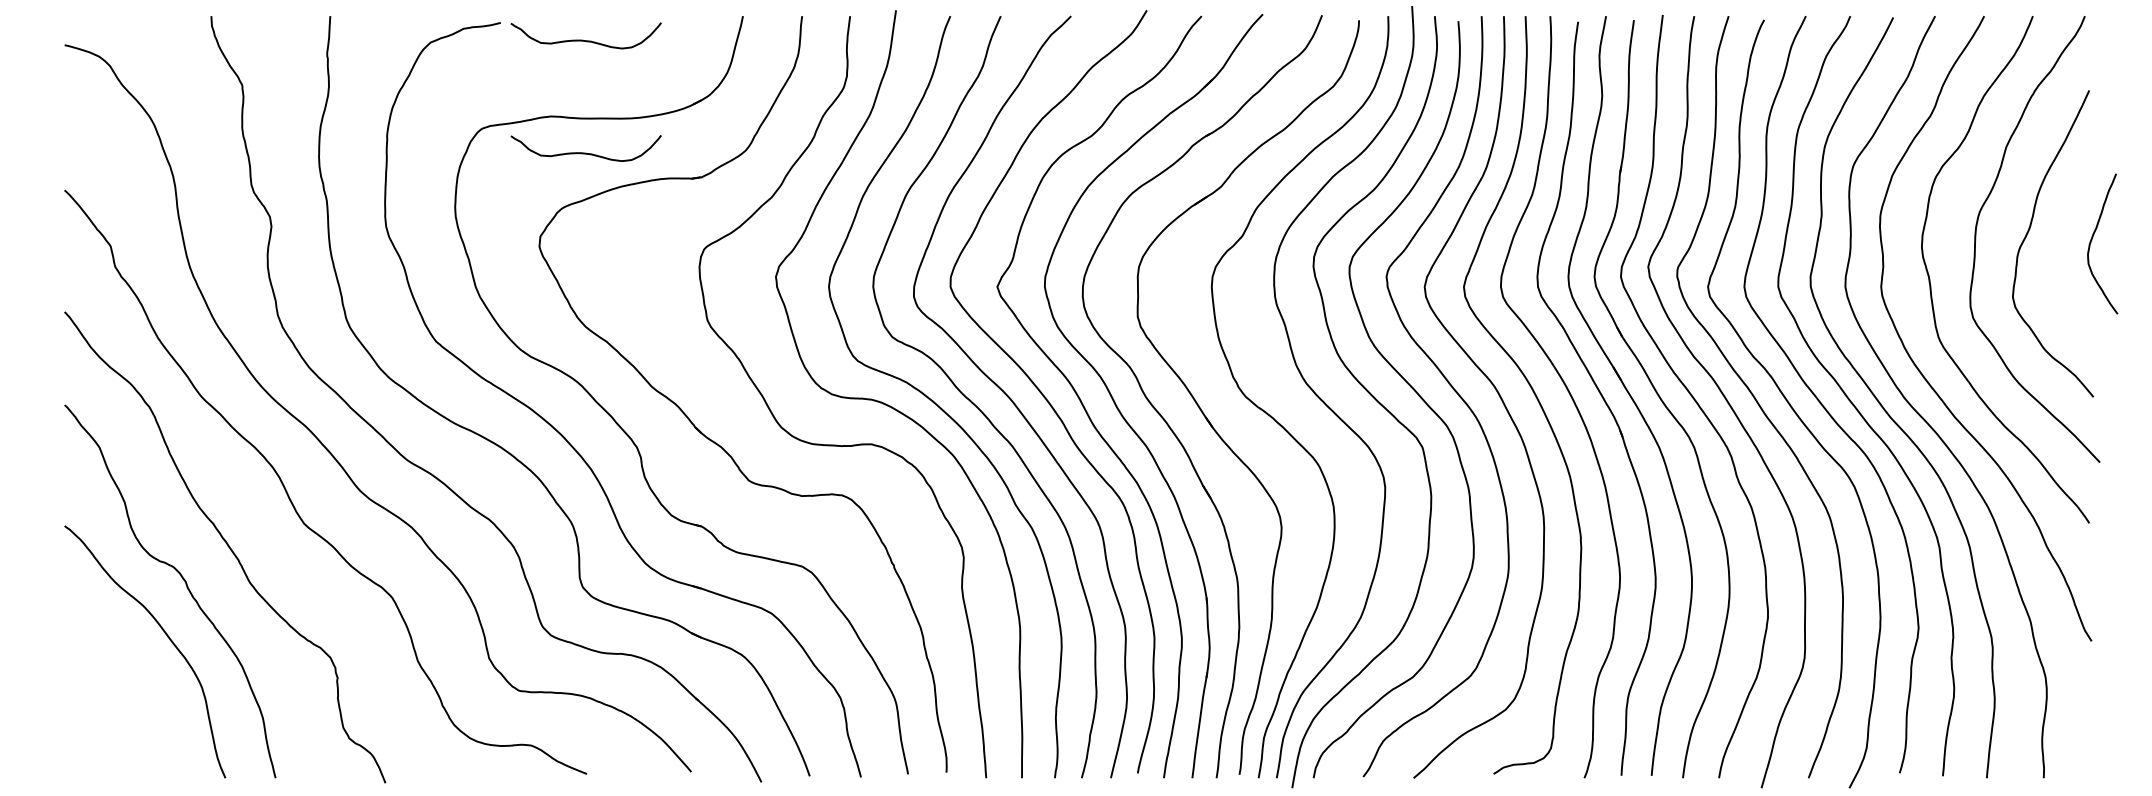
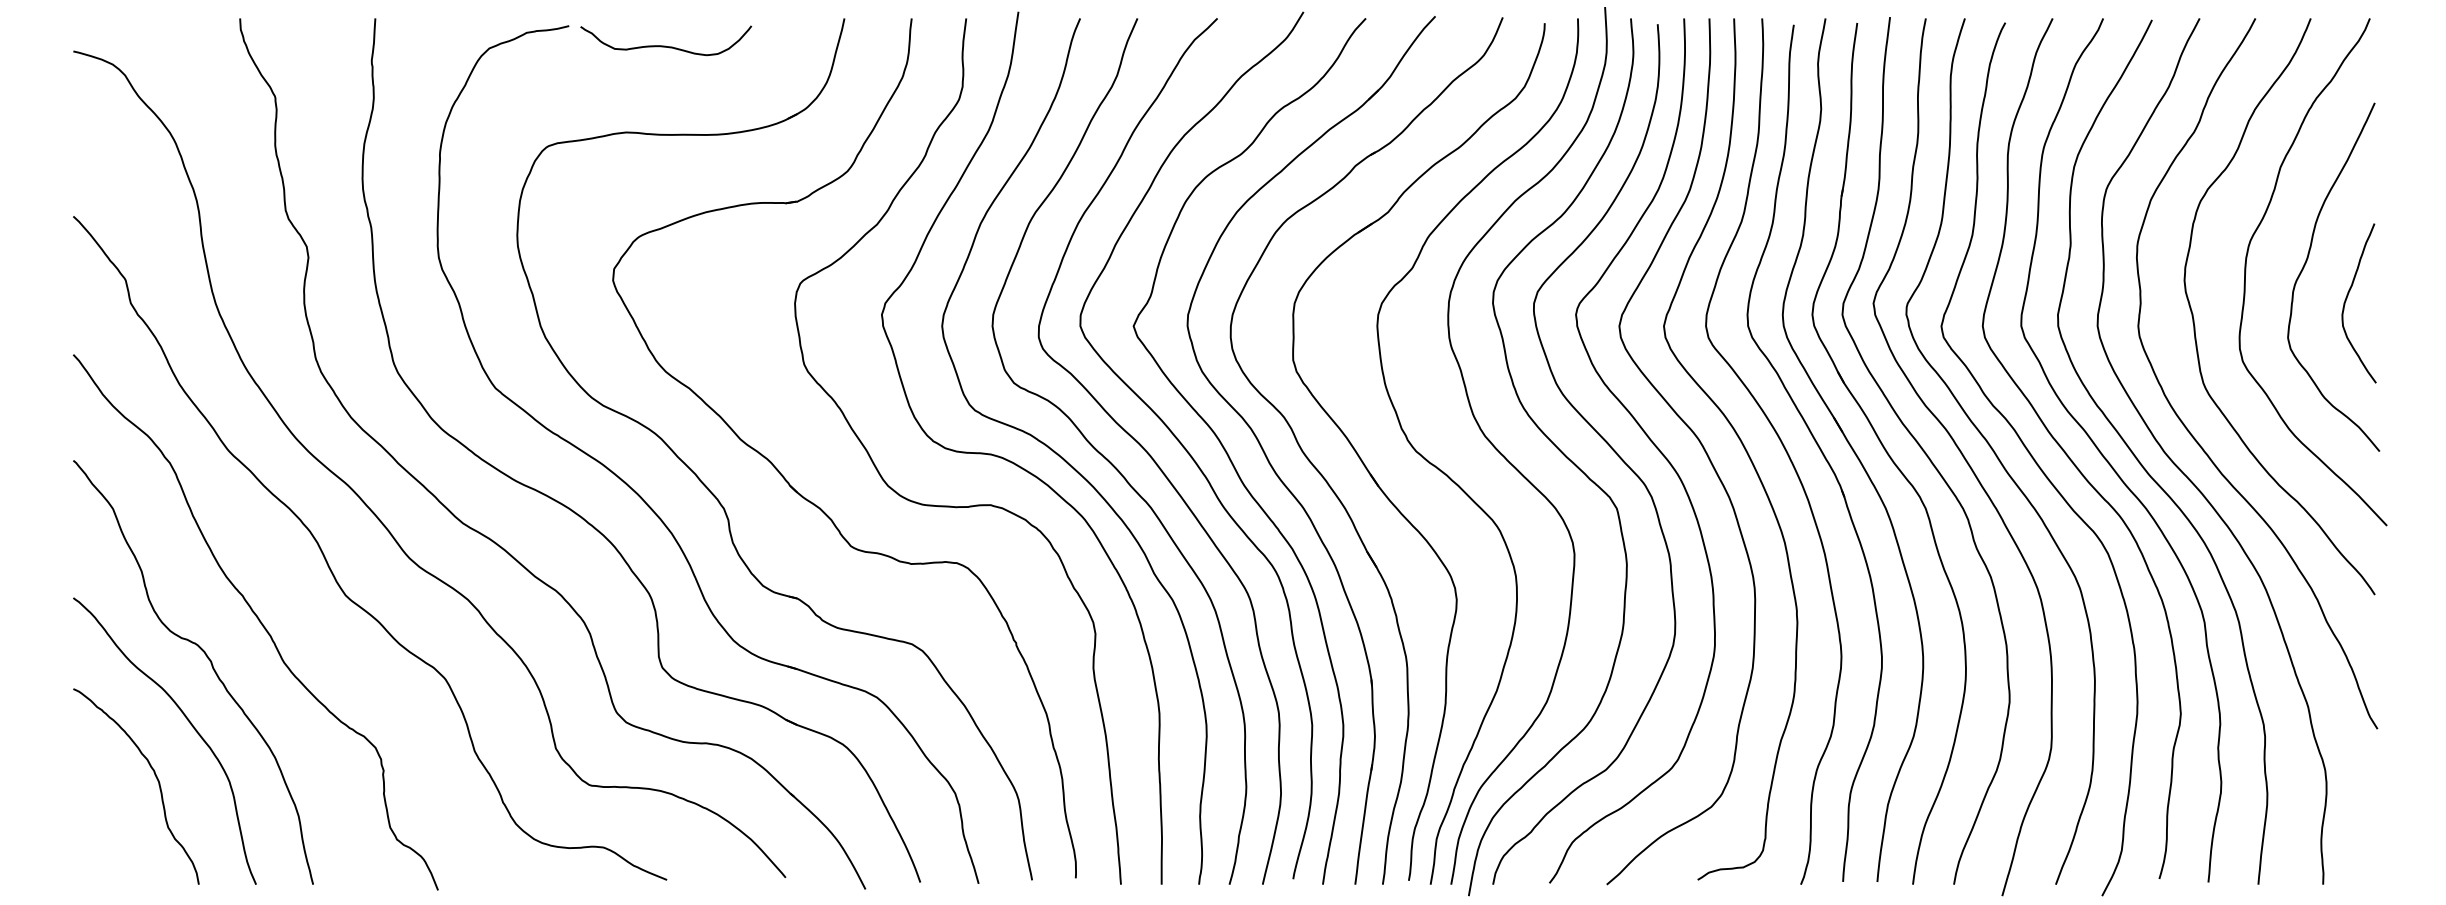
curve: (585, 152) -> (665, 173), removed
curve: (2092, 239) -> (2347, 298), moved
curve: (136, 683) -> (155, 777), added

